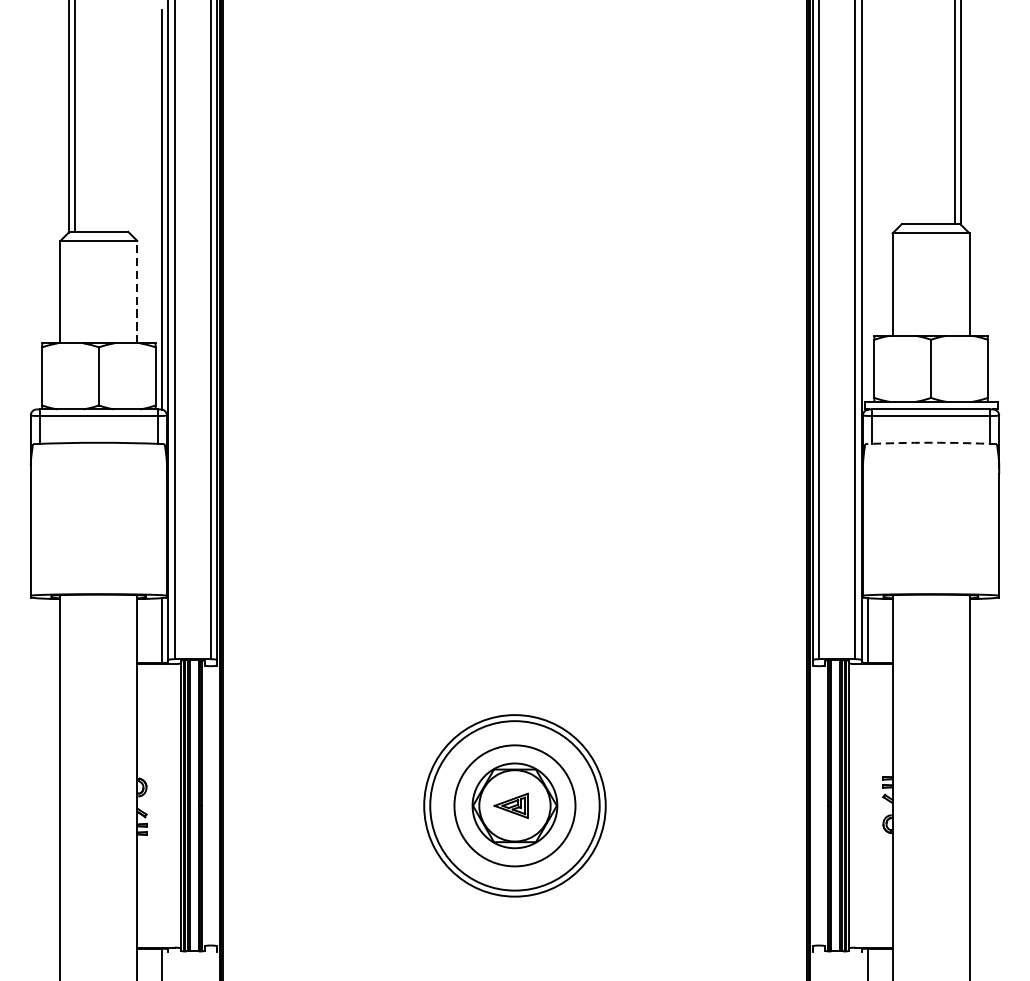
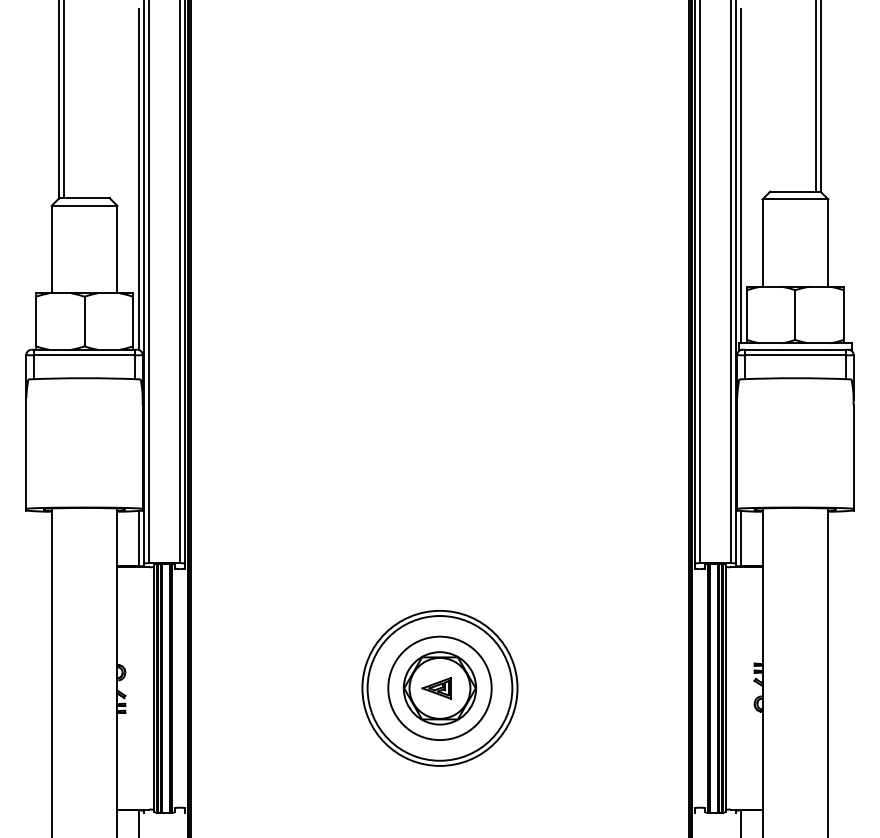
line: (867, 205) -> (741, 175), added
line: (137, 292) -> (117, 249), dashed -> solid
arc: (931, 443) -> (795, 378), dashed -> solid

